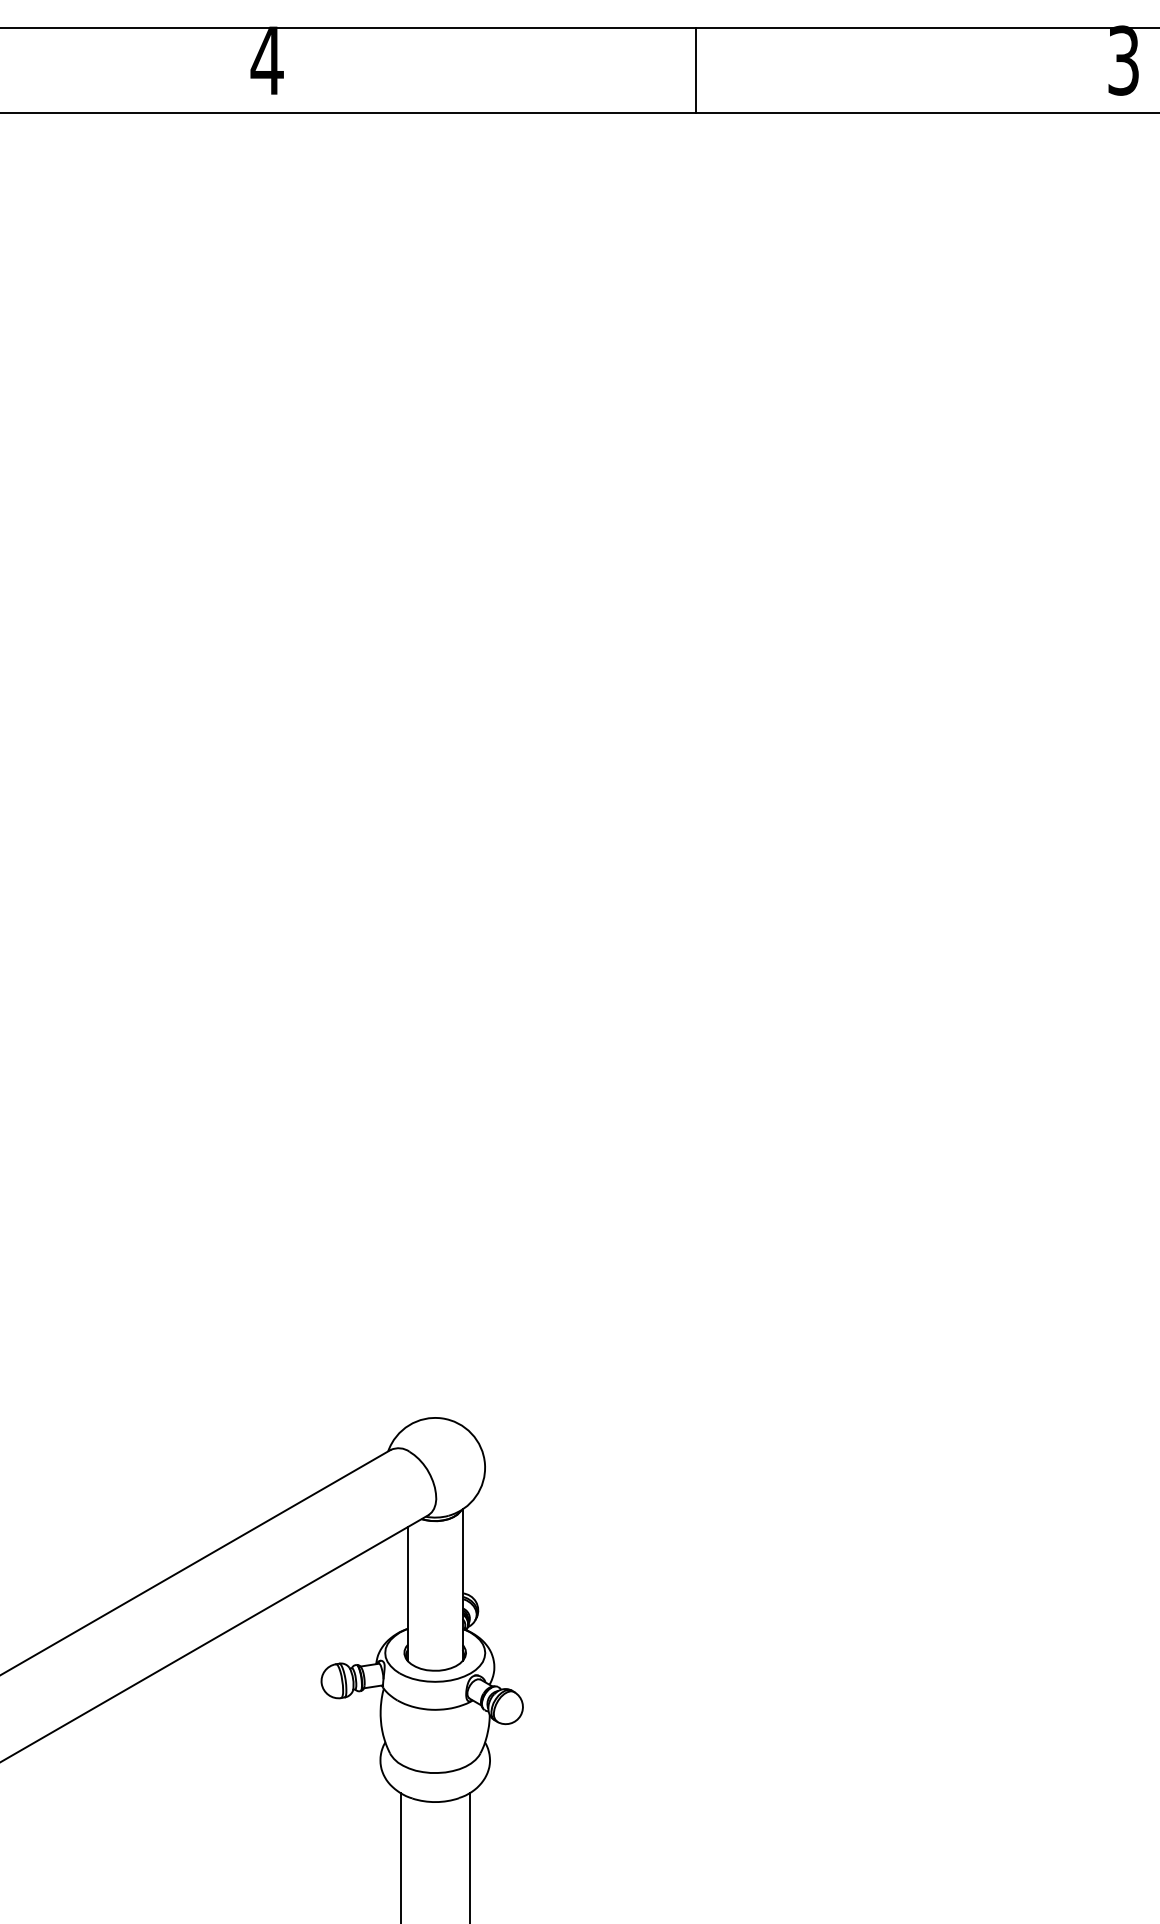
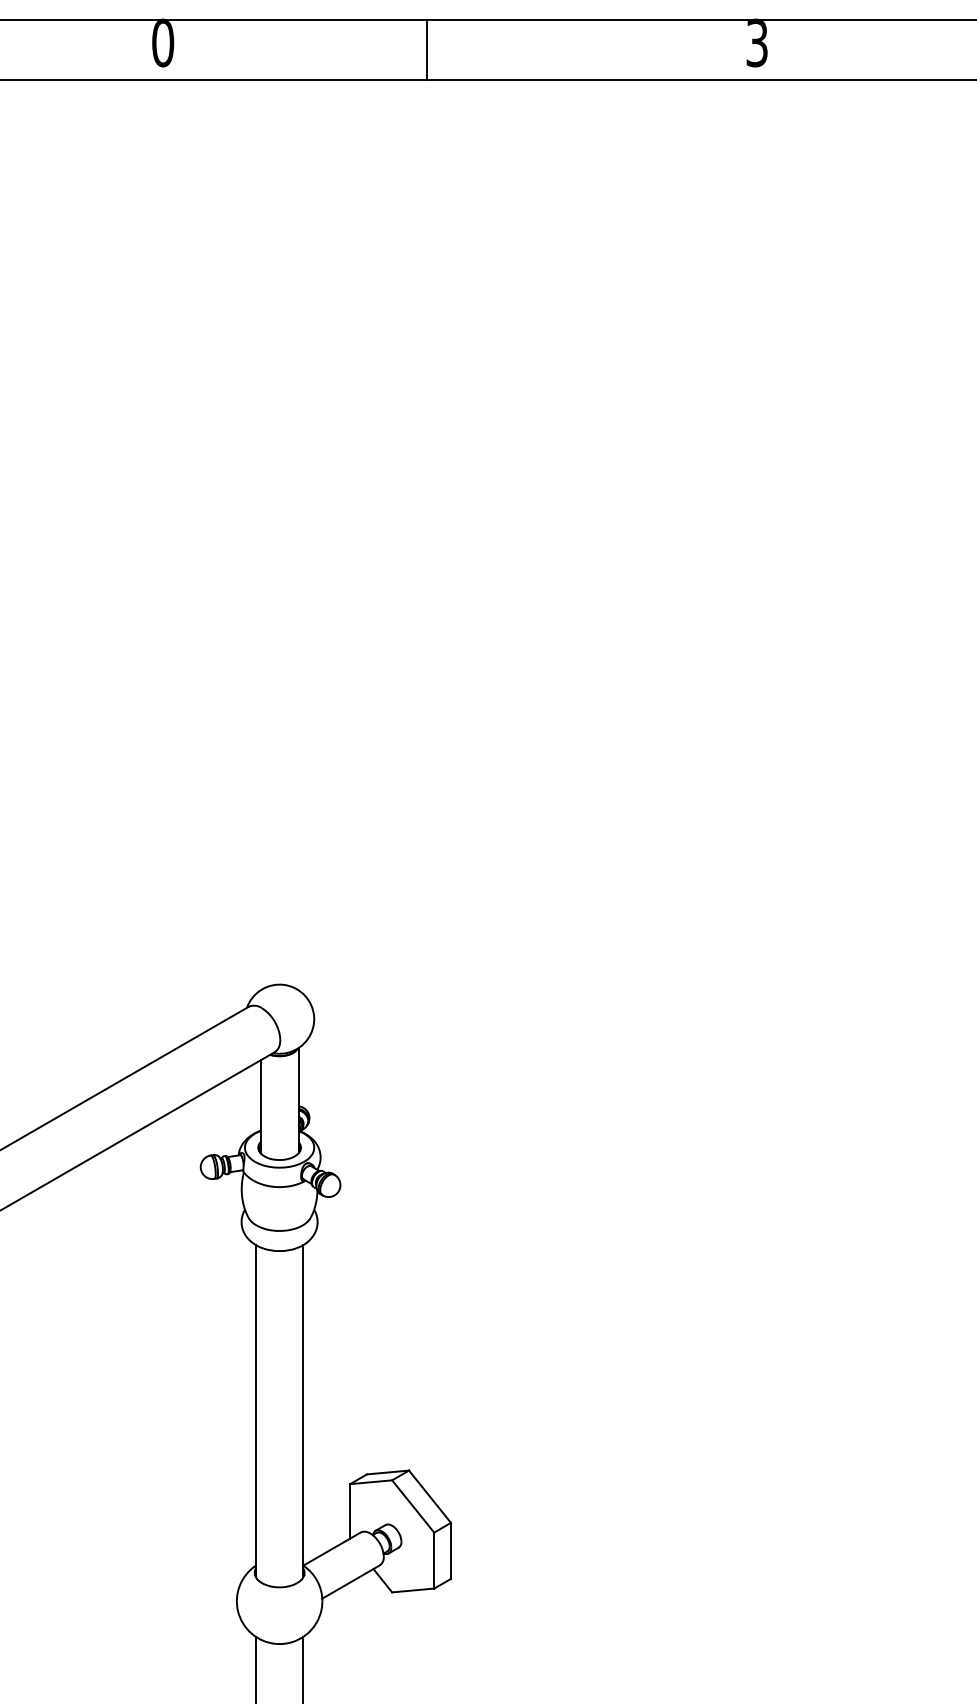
text: (266, 59) -> (162, 42), 4 -> 0
line: (695, 69) -> (426, 49), moved

